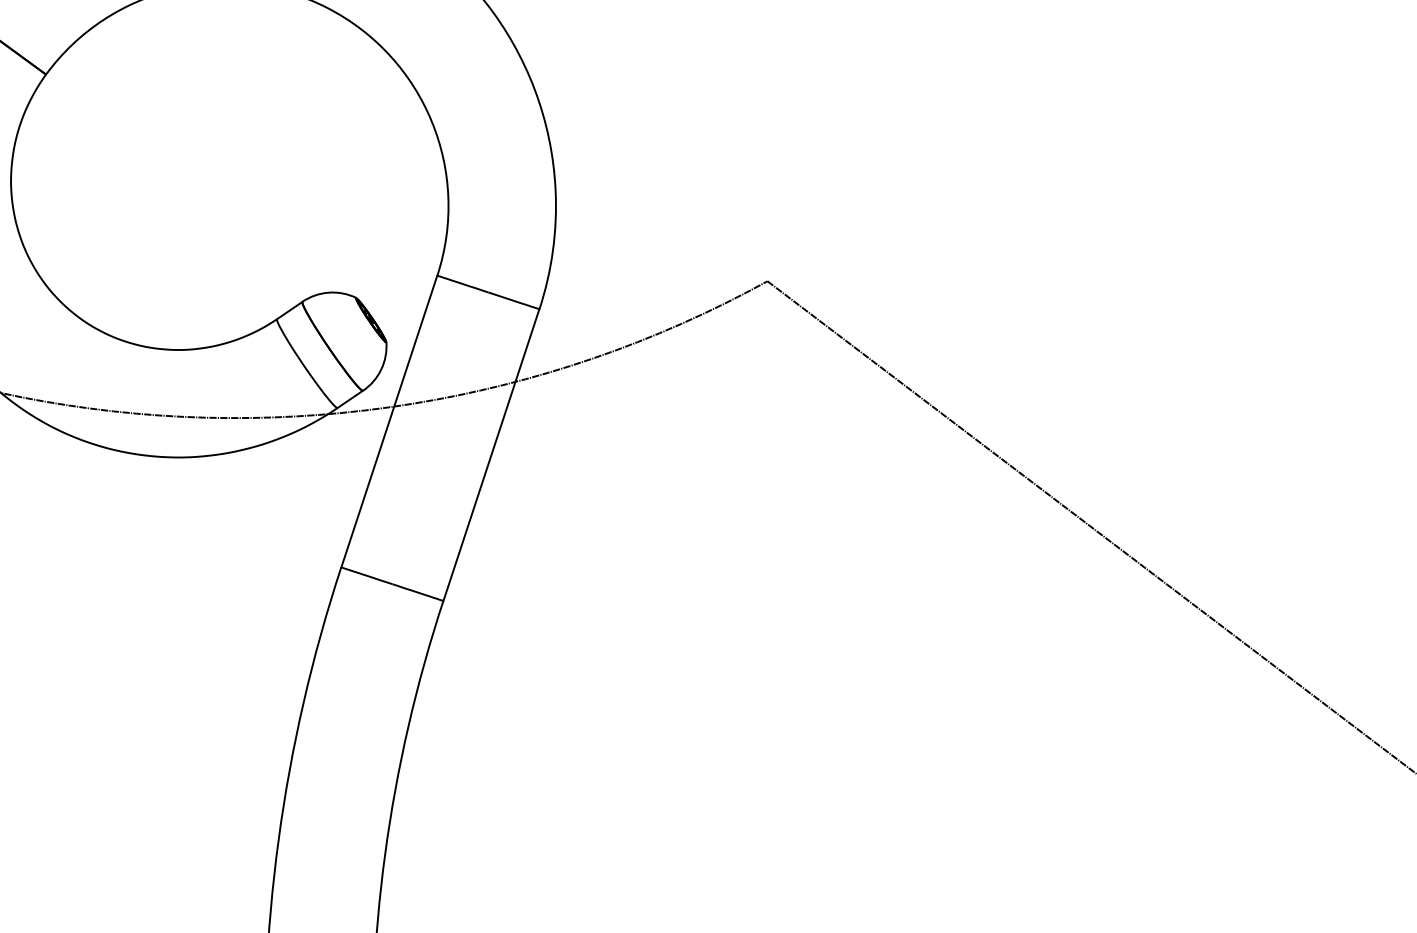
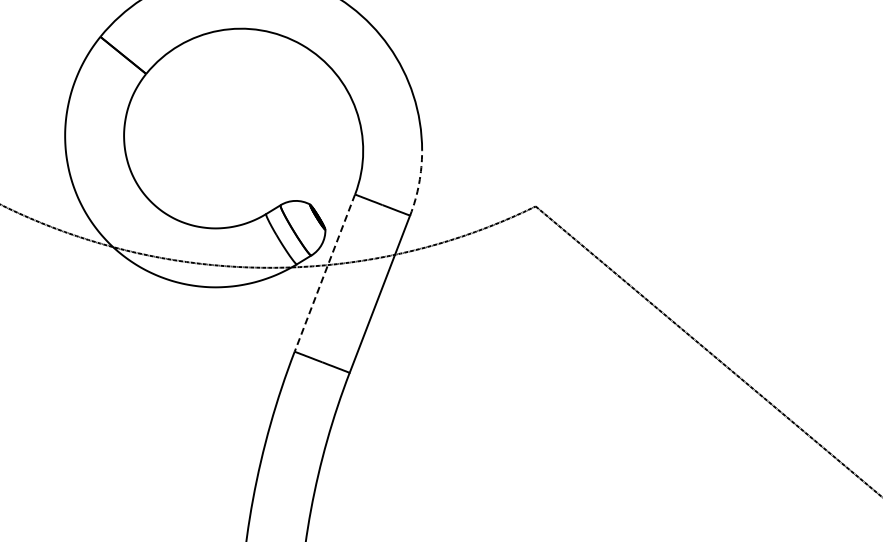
arc: (553, 249) -> (419, 183), solid -> dashed
line: (388, 422) -> (324, 273), solid -> dashed

